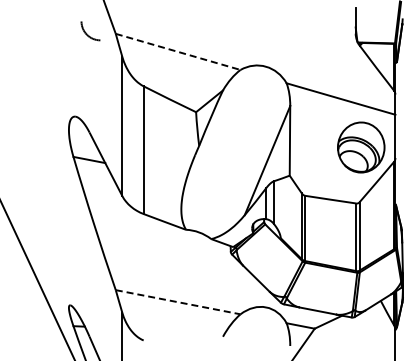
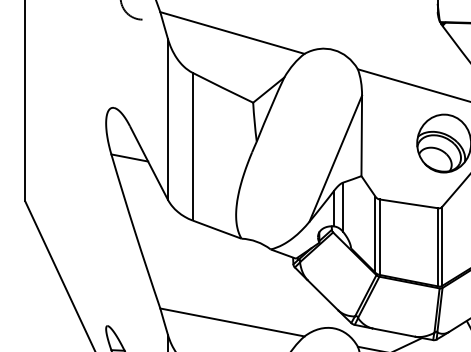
line: (178, 51) -> (232, 32), dashed -> solid
line: (178, 302) -> (232, 322), dashed -> solid

